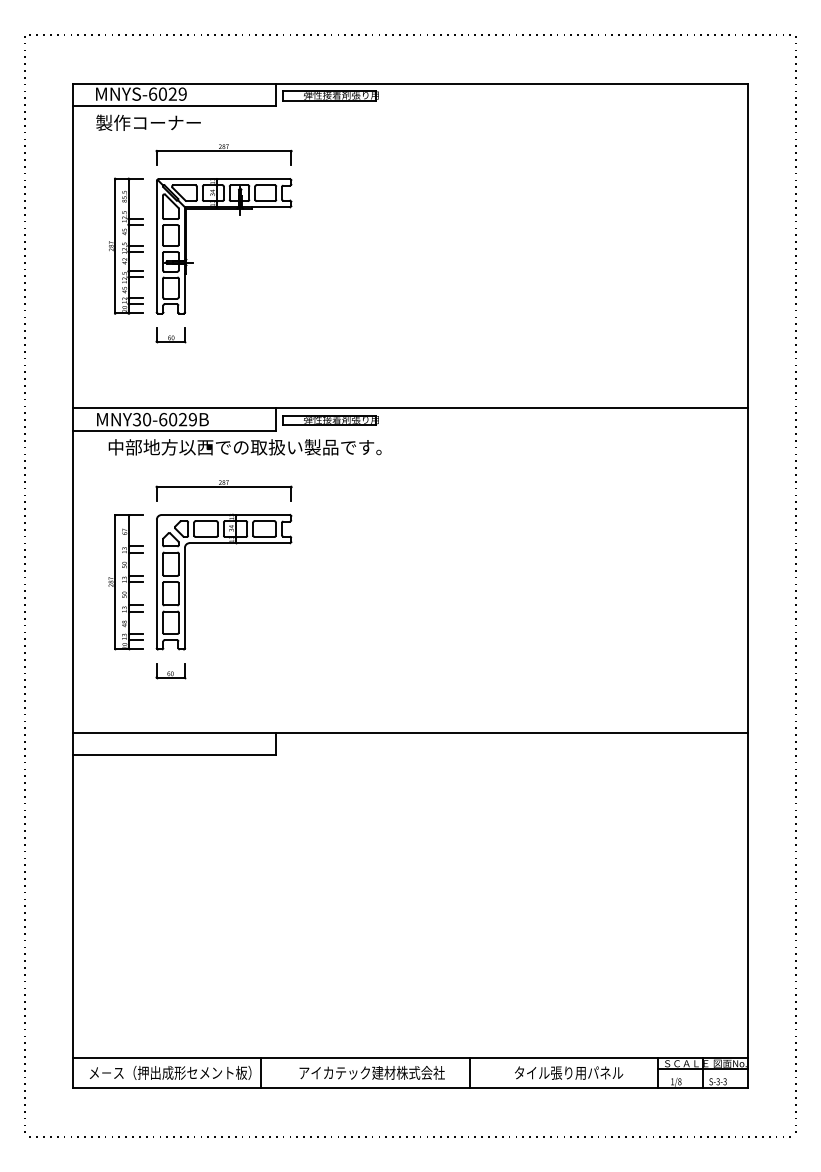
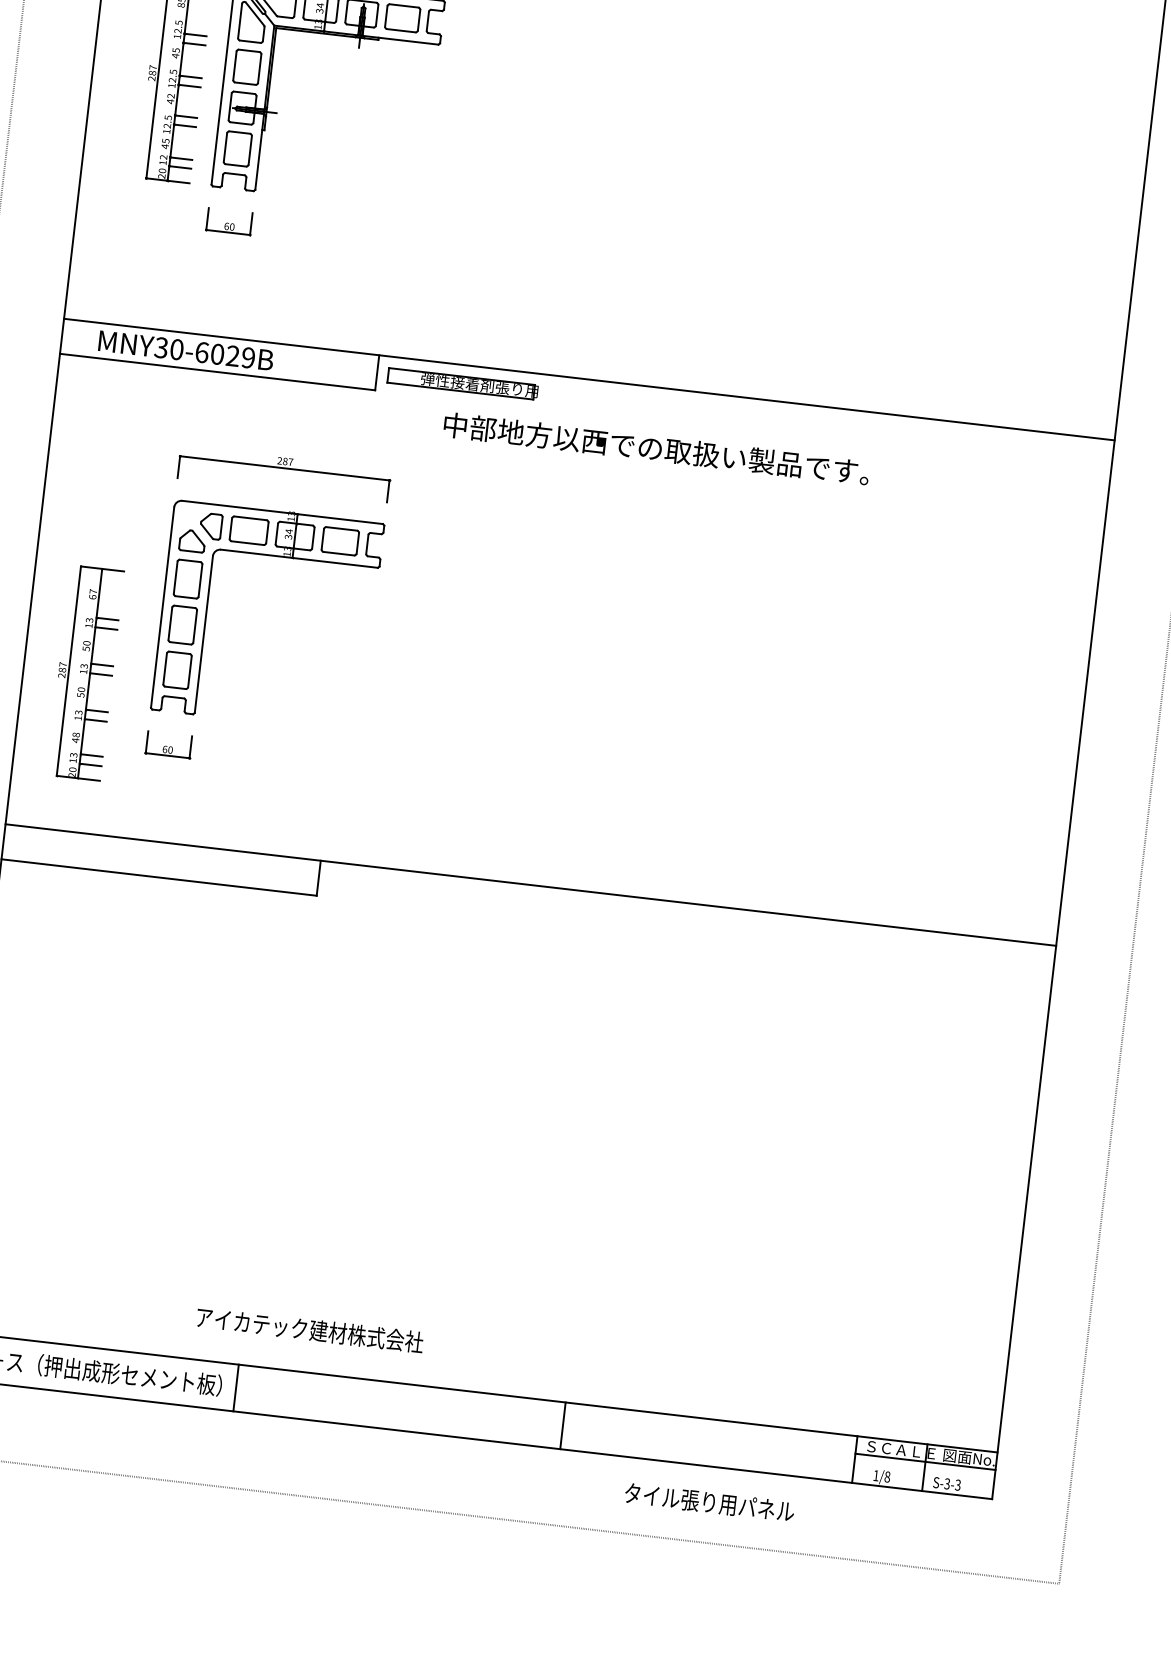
text: (244, 447) -> (655, 448), moved
part: (125, 582) -> (84, 673), moved
text: (371, 1072) -> (309, 1329), moved
text: (569, 1072) -> (710, 1501), moved

